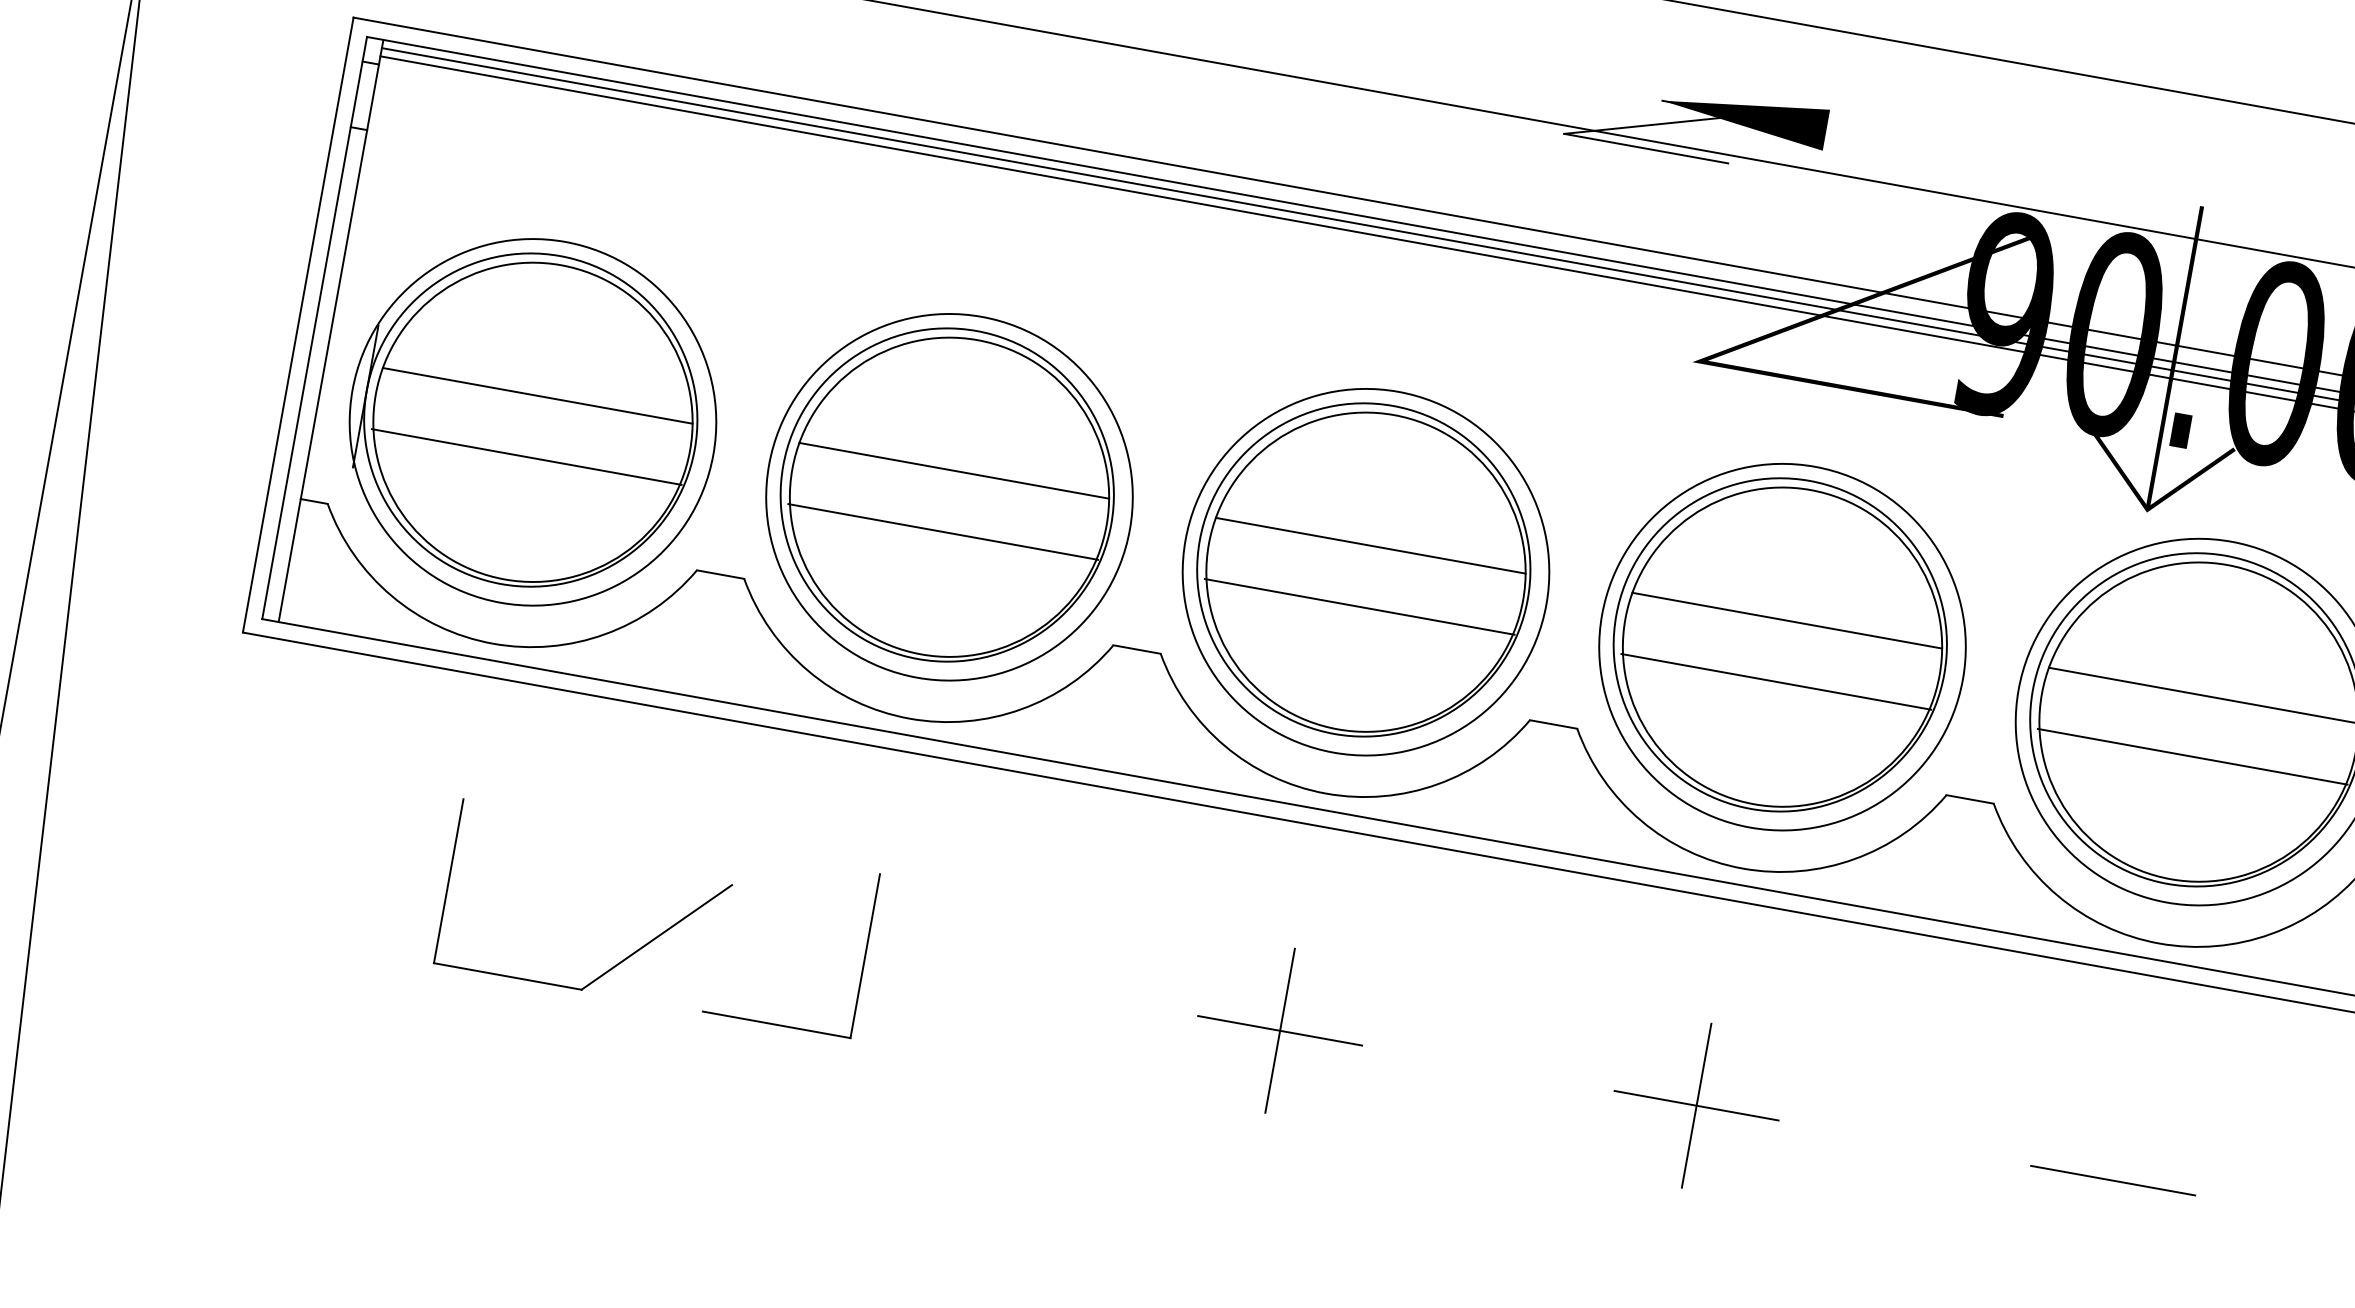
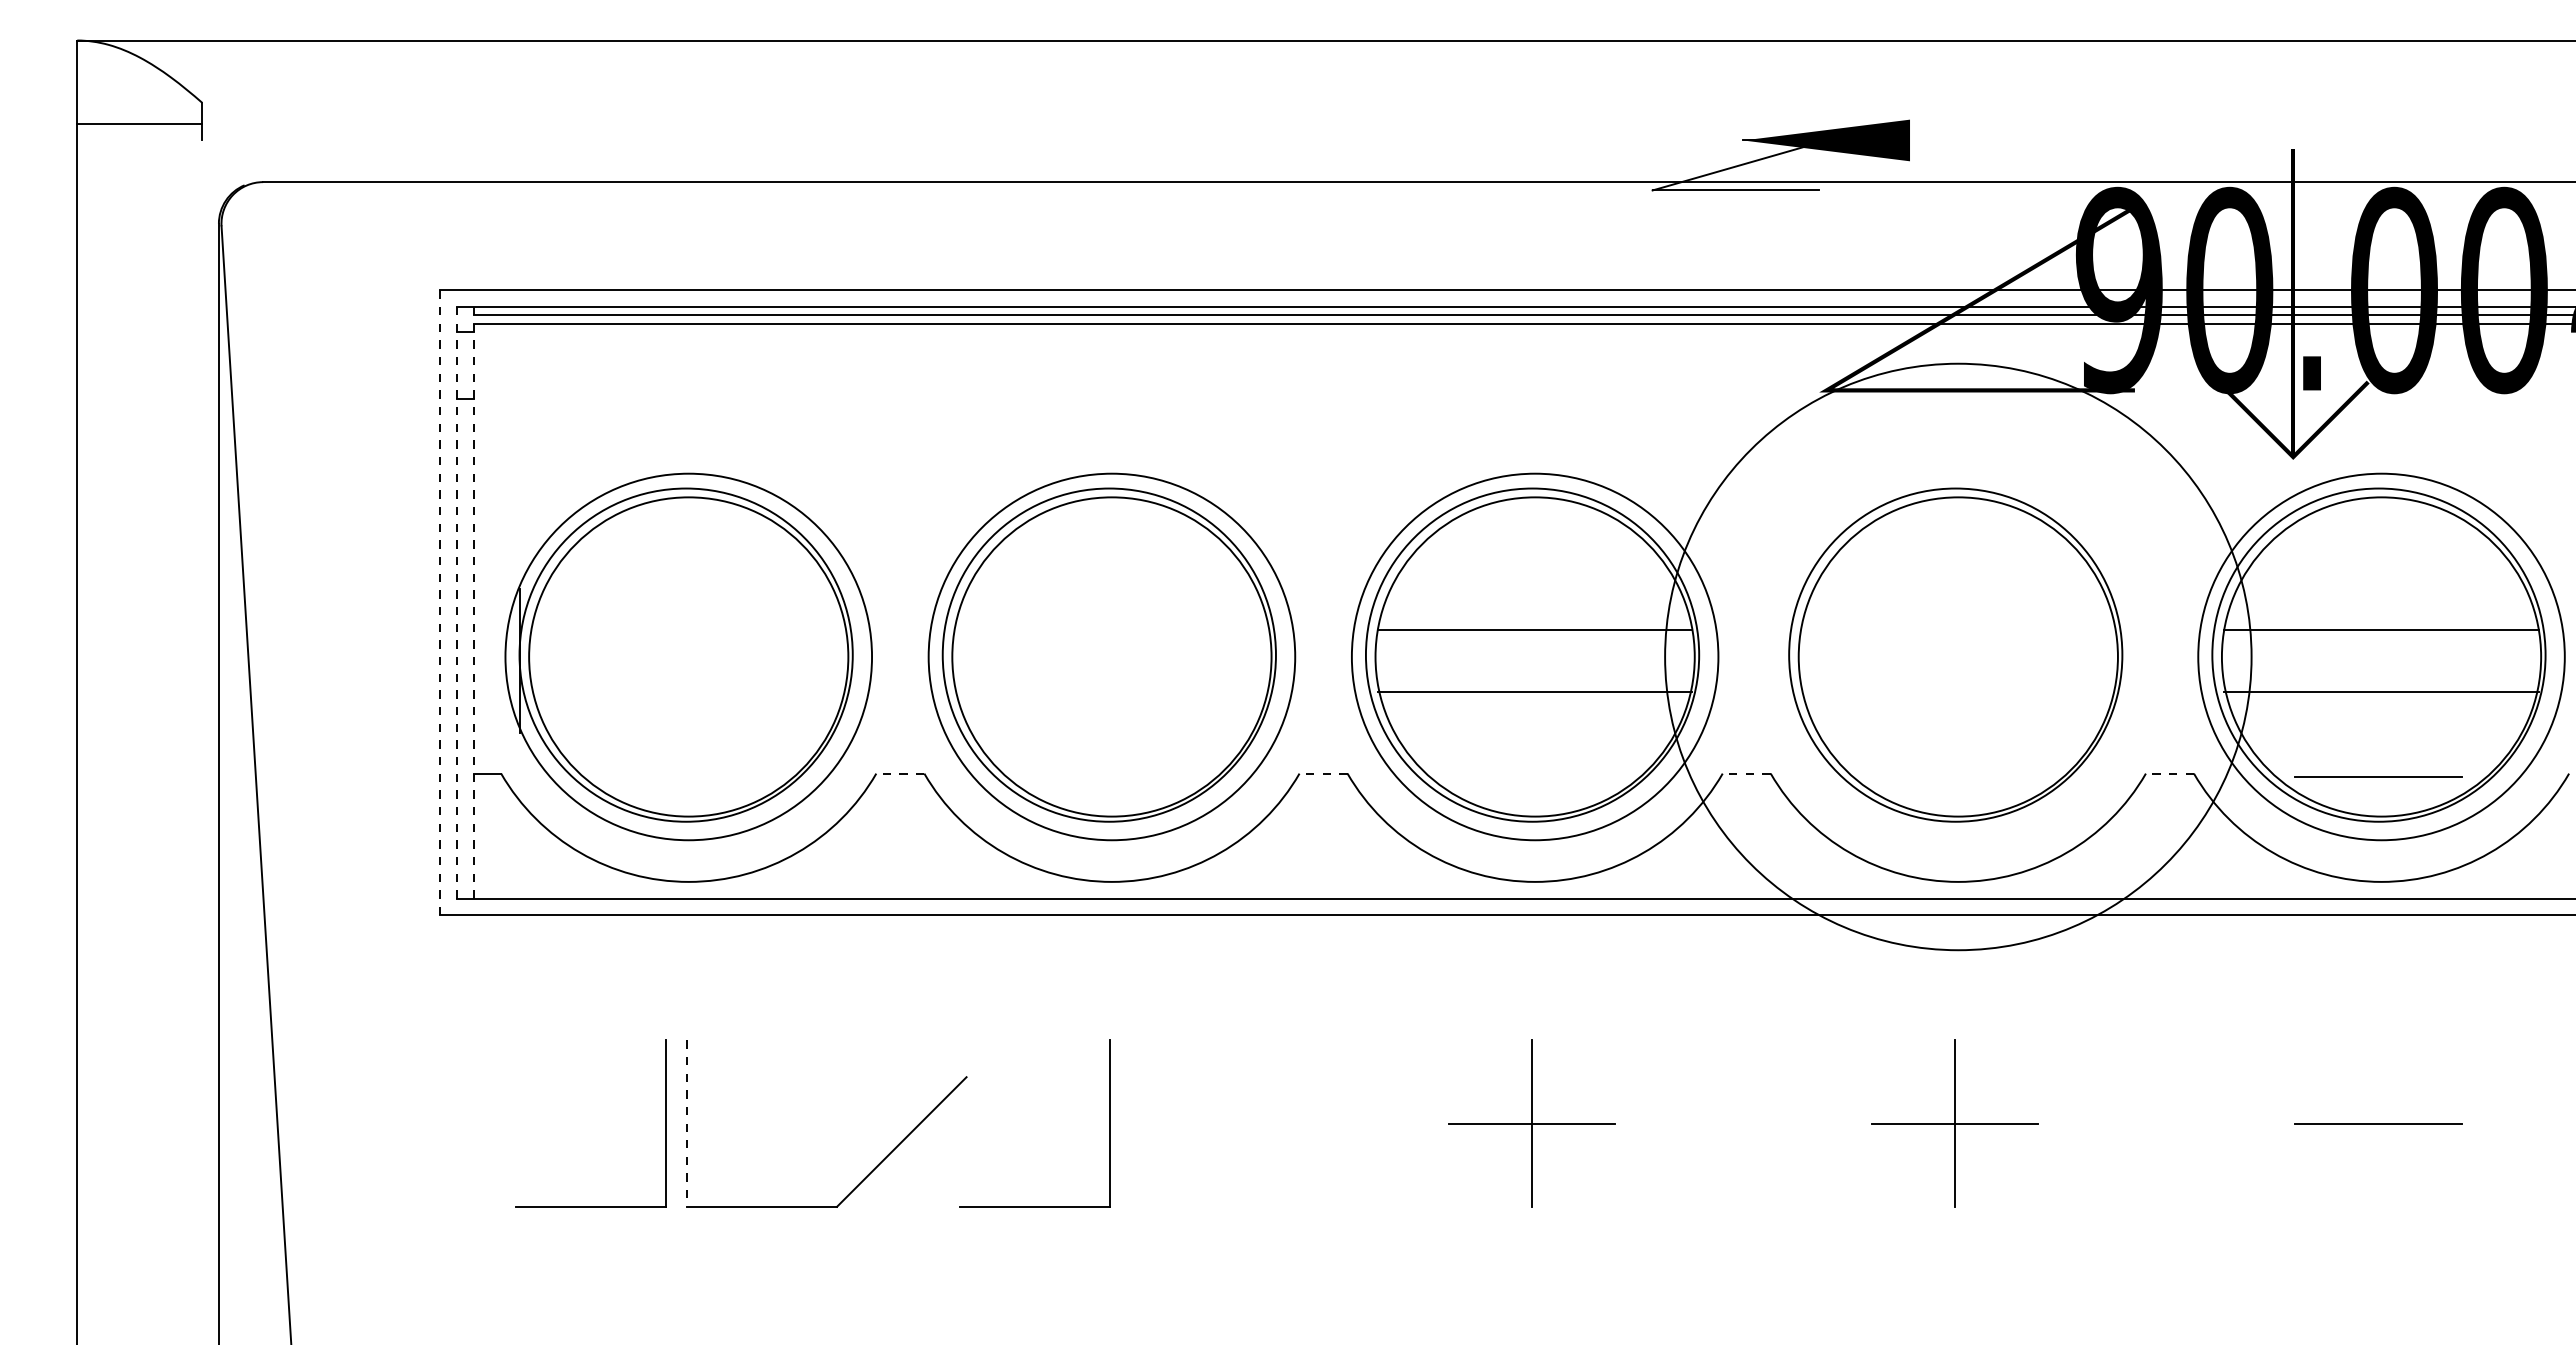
line: (298, 324) -> (440, 602), solid -> dashed
line: (315, 327) -> (457, 602), solid -> dashed
line: (330, 330) -> (473, 602), solid -> dashed
line: (537, 396) -> (688, 630), removed
line: (526, 457) -> (688, 692), removed
line: (953, 471) -> (1111, 630), removed
line: (942, 532) -> (1111, 692), removed
line: (719, 574) -> (899, 773), solid -> dashed
line: (1786, 620) -> (1957, 630), removed
circle: (1782, 646) -> (1958, 656), size x1.6
line: (1137, 649) -> (1323, 773), solid -> dashed
line: (1775, 681) -> (1957, 692), removed
line: (1553, 724) -> (1746, 773), solid -> dashed
line: (1969, 799) -> (2169, 773), solid -> dashed
line: (2174, 839) -> (2378, 776), added
part: (427, 877) -> (665, 1123), added
line: (448, 882) -> (687, 1124), solid -> dashed

